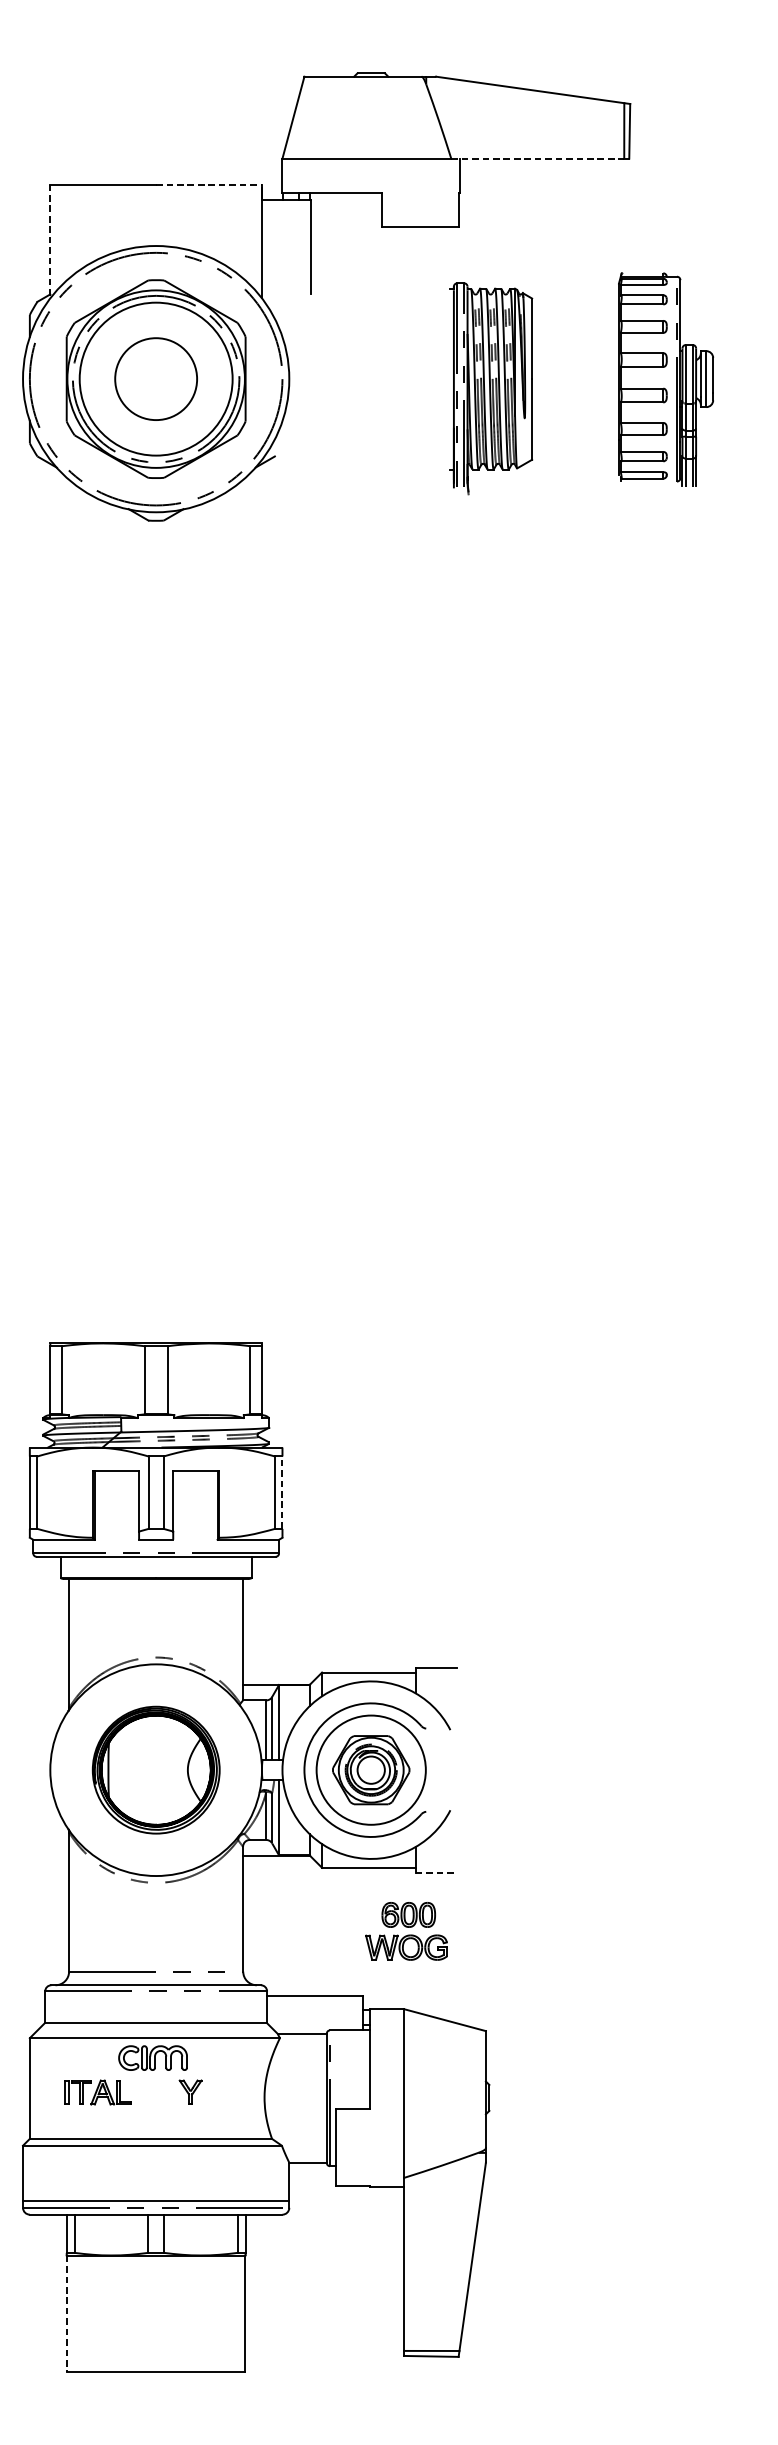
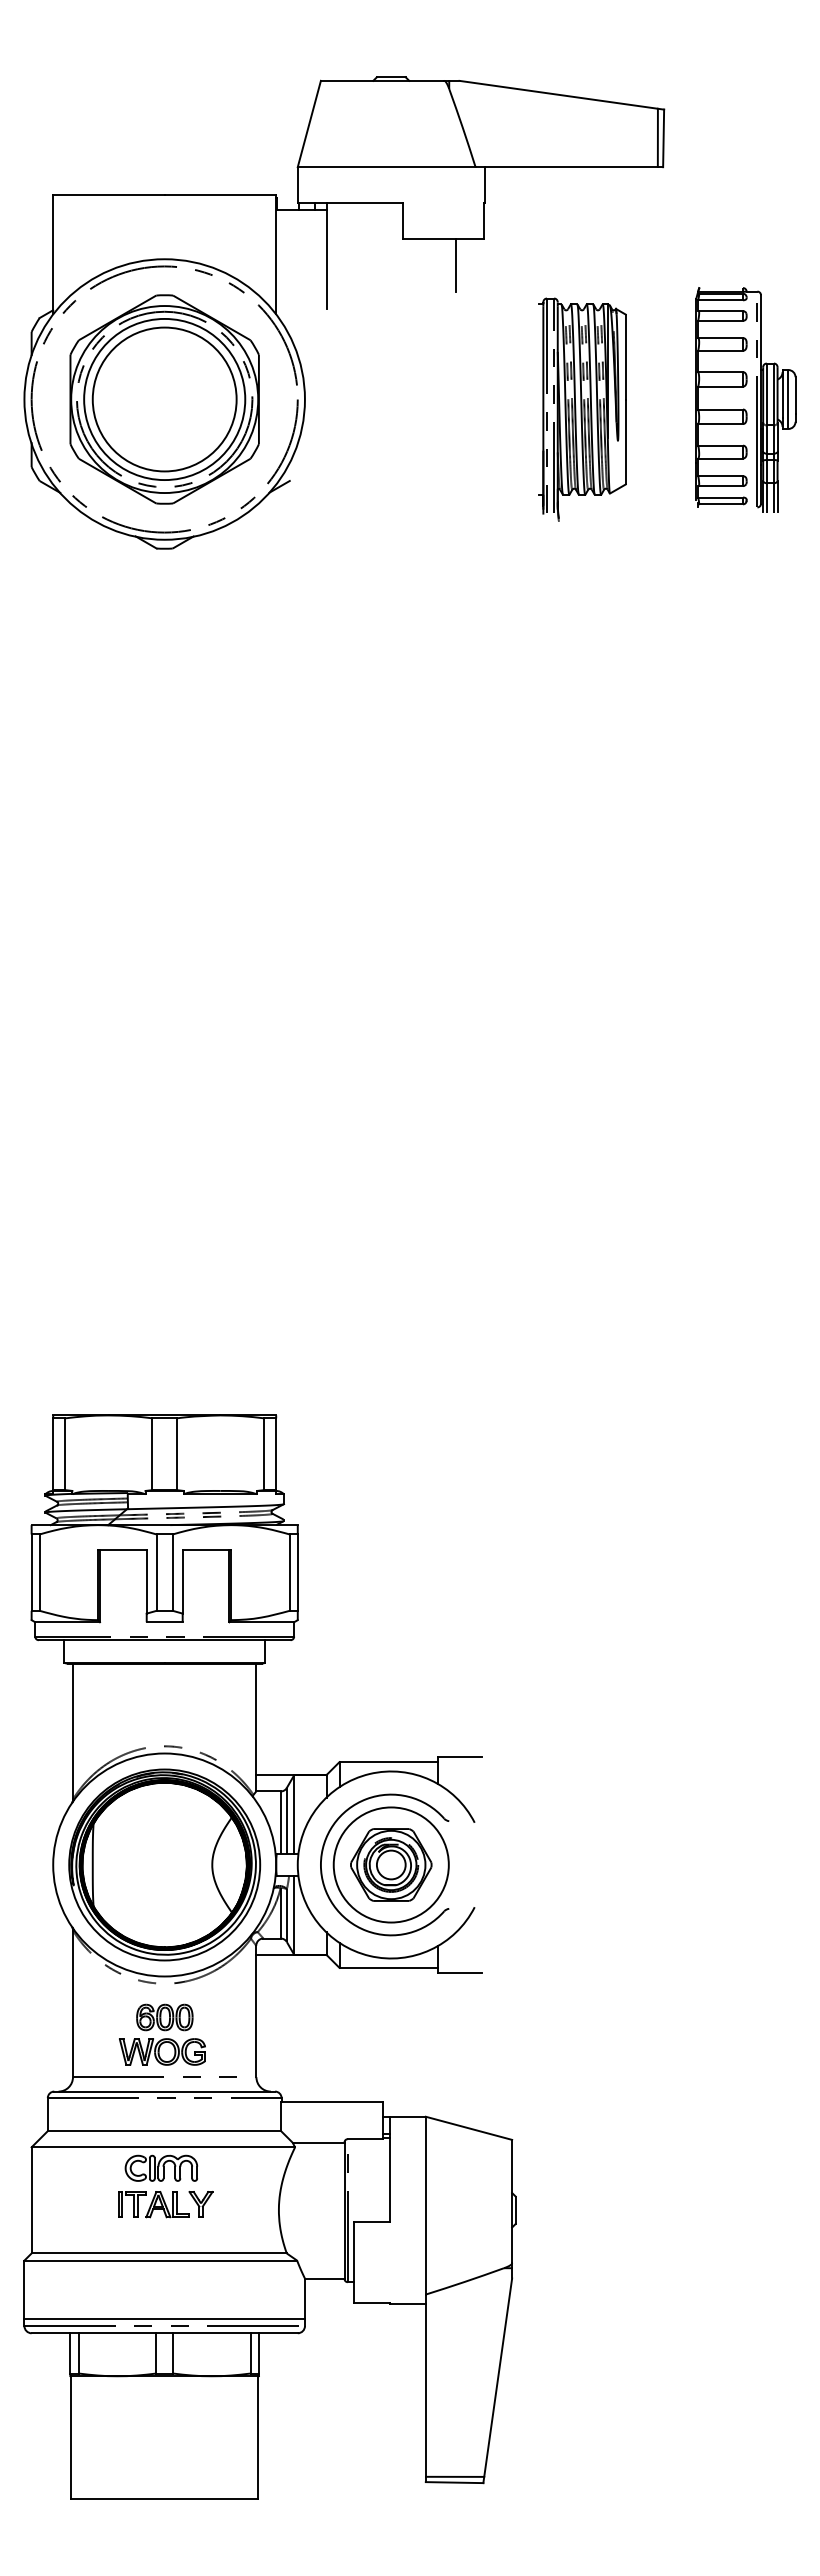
line: (538, 158) -> (567, 167), dashed -> solid
line: (209, 184) -> (220, 194), dashed -> solid
line: (50, 241) -> (53, 254), dashed -> solid
line: (433, 251) -> (456, 265), added
circle: (155, 379) -> (164, 399), size x1.67
part: (664, 387) -> (744, 408), moved
part: (491, 388) -> (582, 409), moved
line: (282, 1492) -> (297, 1572), dashed -> solid
part: (155, 1769) -> (164, 1864), size x1.43
line: (435, 1872) -> (459, 1972), dashed -> solid
part: (406, 1931) -> (162, 2034), moved
part: (98, 2092) -> (153, 2204), moved
line: (67, 2314) -> (71, 2438), dashed -> solid

